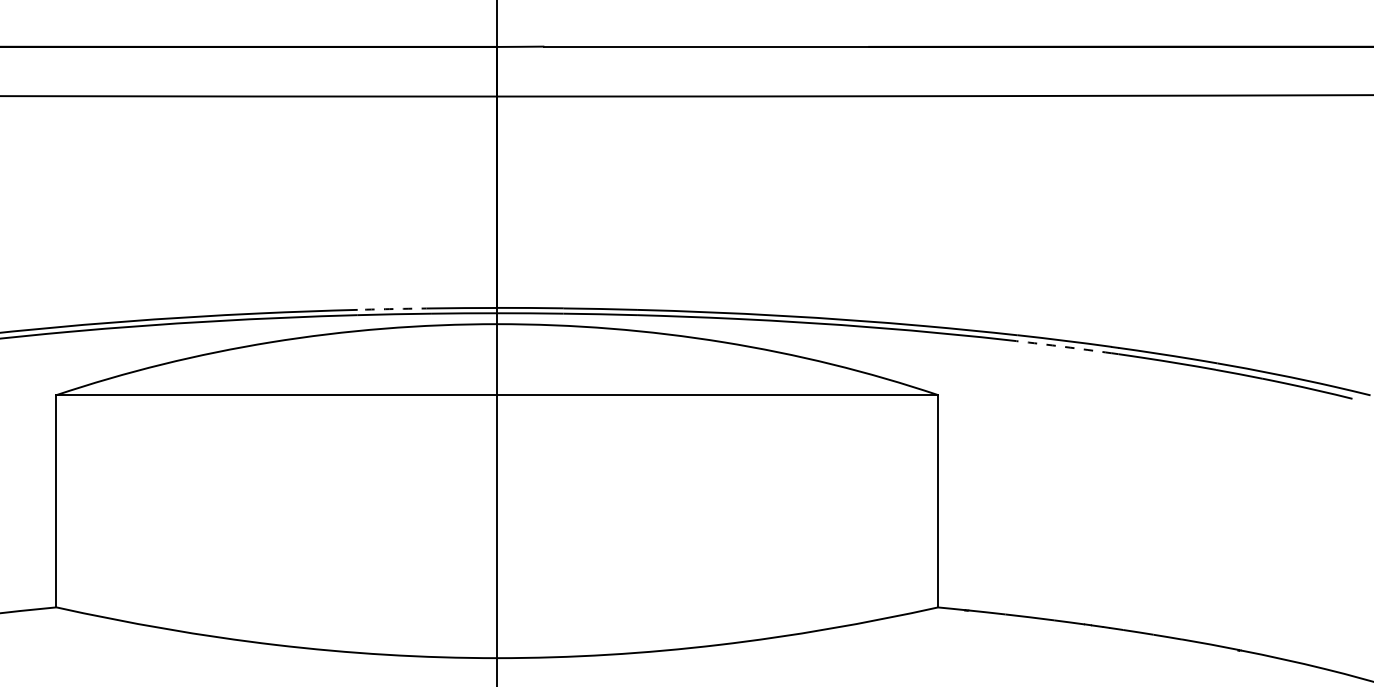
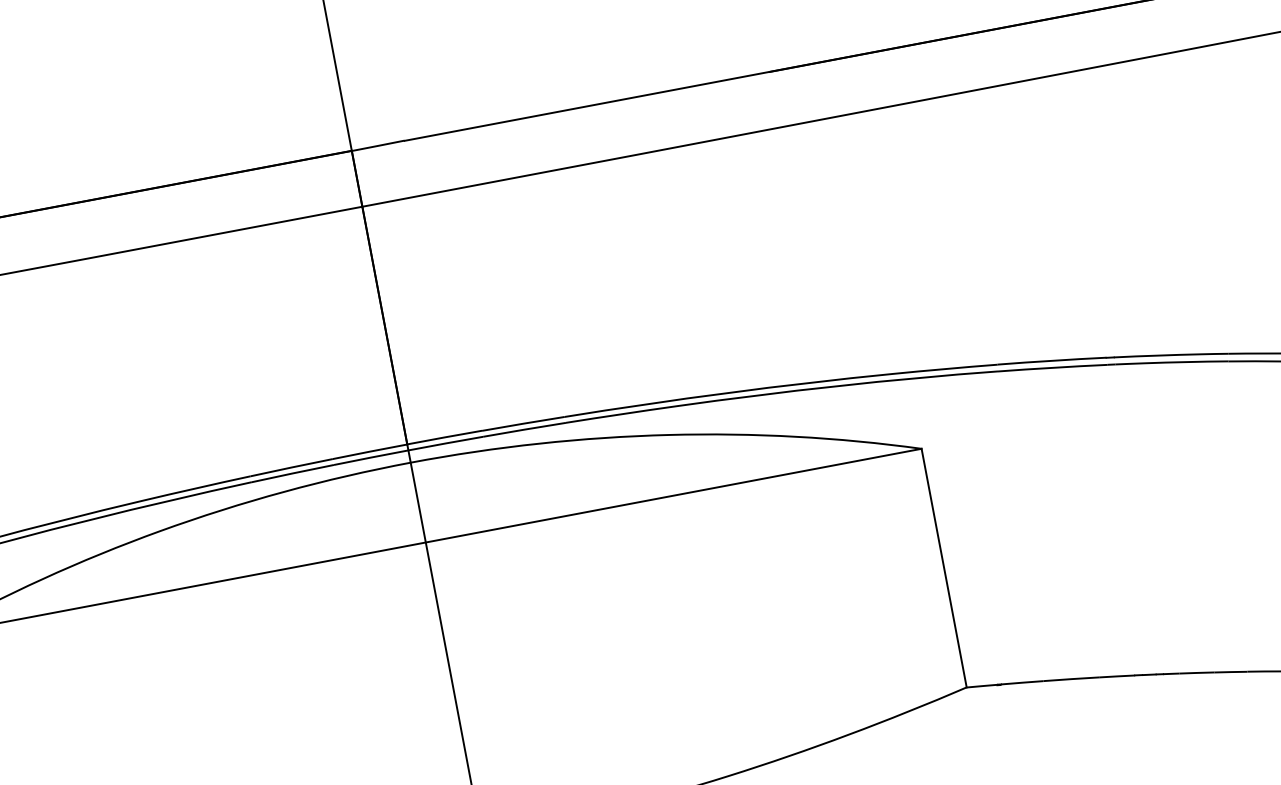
arc: (394, 309) -> (292, 468), dashed -> solid
arc: (1064, 346) -> (1053, 367), dashed -> solid

